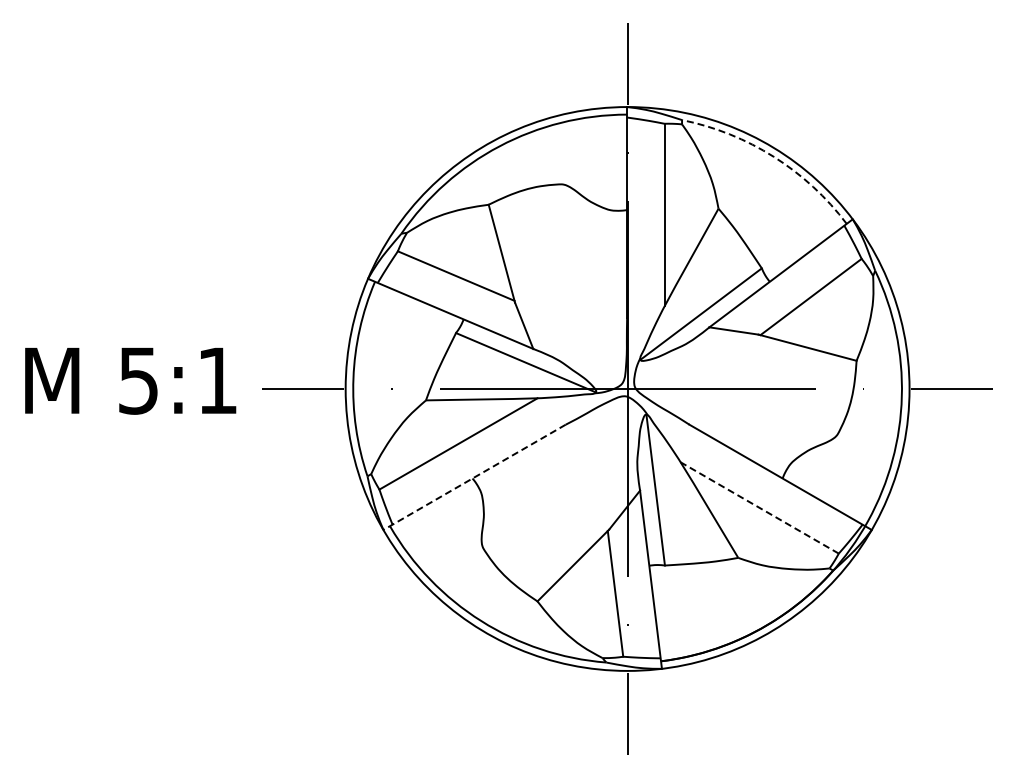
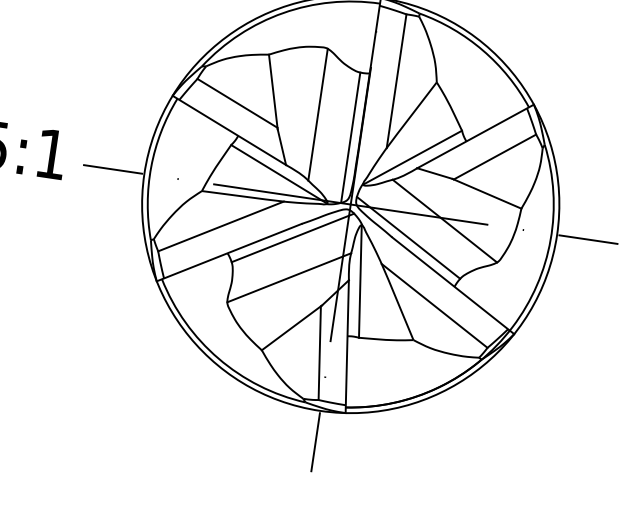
arc: (773, 156) -> (482, 50), dashed -> solid
line: (566, 275) -> (318, 114), added
line: (614, 299) -> (350, 137), added
line: (756, 392) -> (444, 221), added
line: (711, 421) -> (408, 237), added
line: (556, 444) -> (292, 237), added
line: (474, 477) -> (229, 252), dashed -> solid
line: (559, 499) -> (288, 278), added
line: (759, 507) -> (434, 305), dashed -> solid

